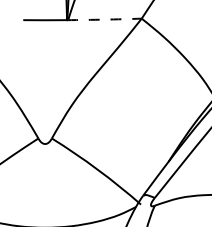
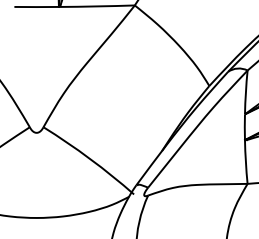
arc: (104, 19) -> (96, 6), dashed -> solid

